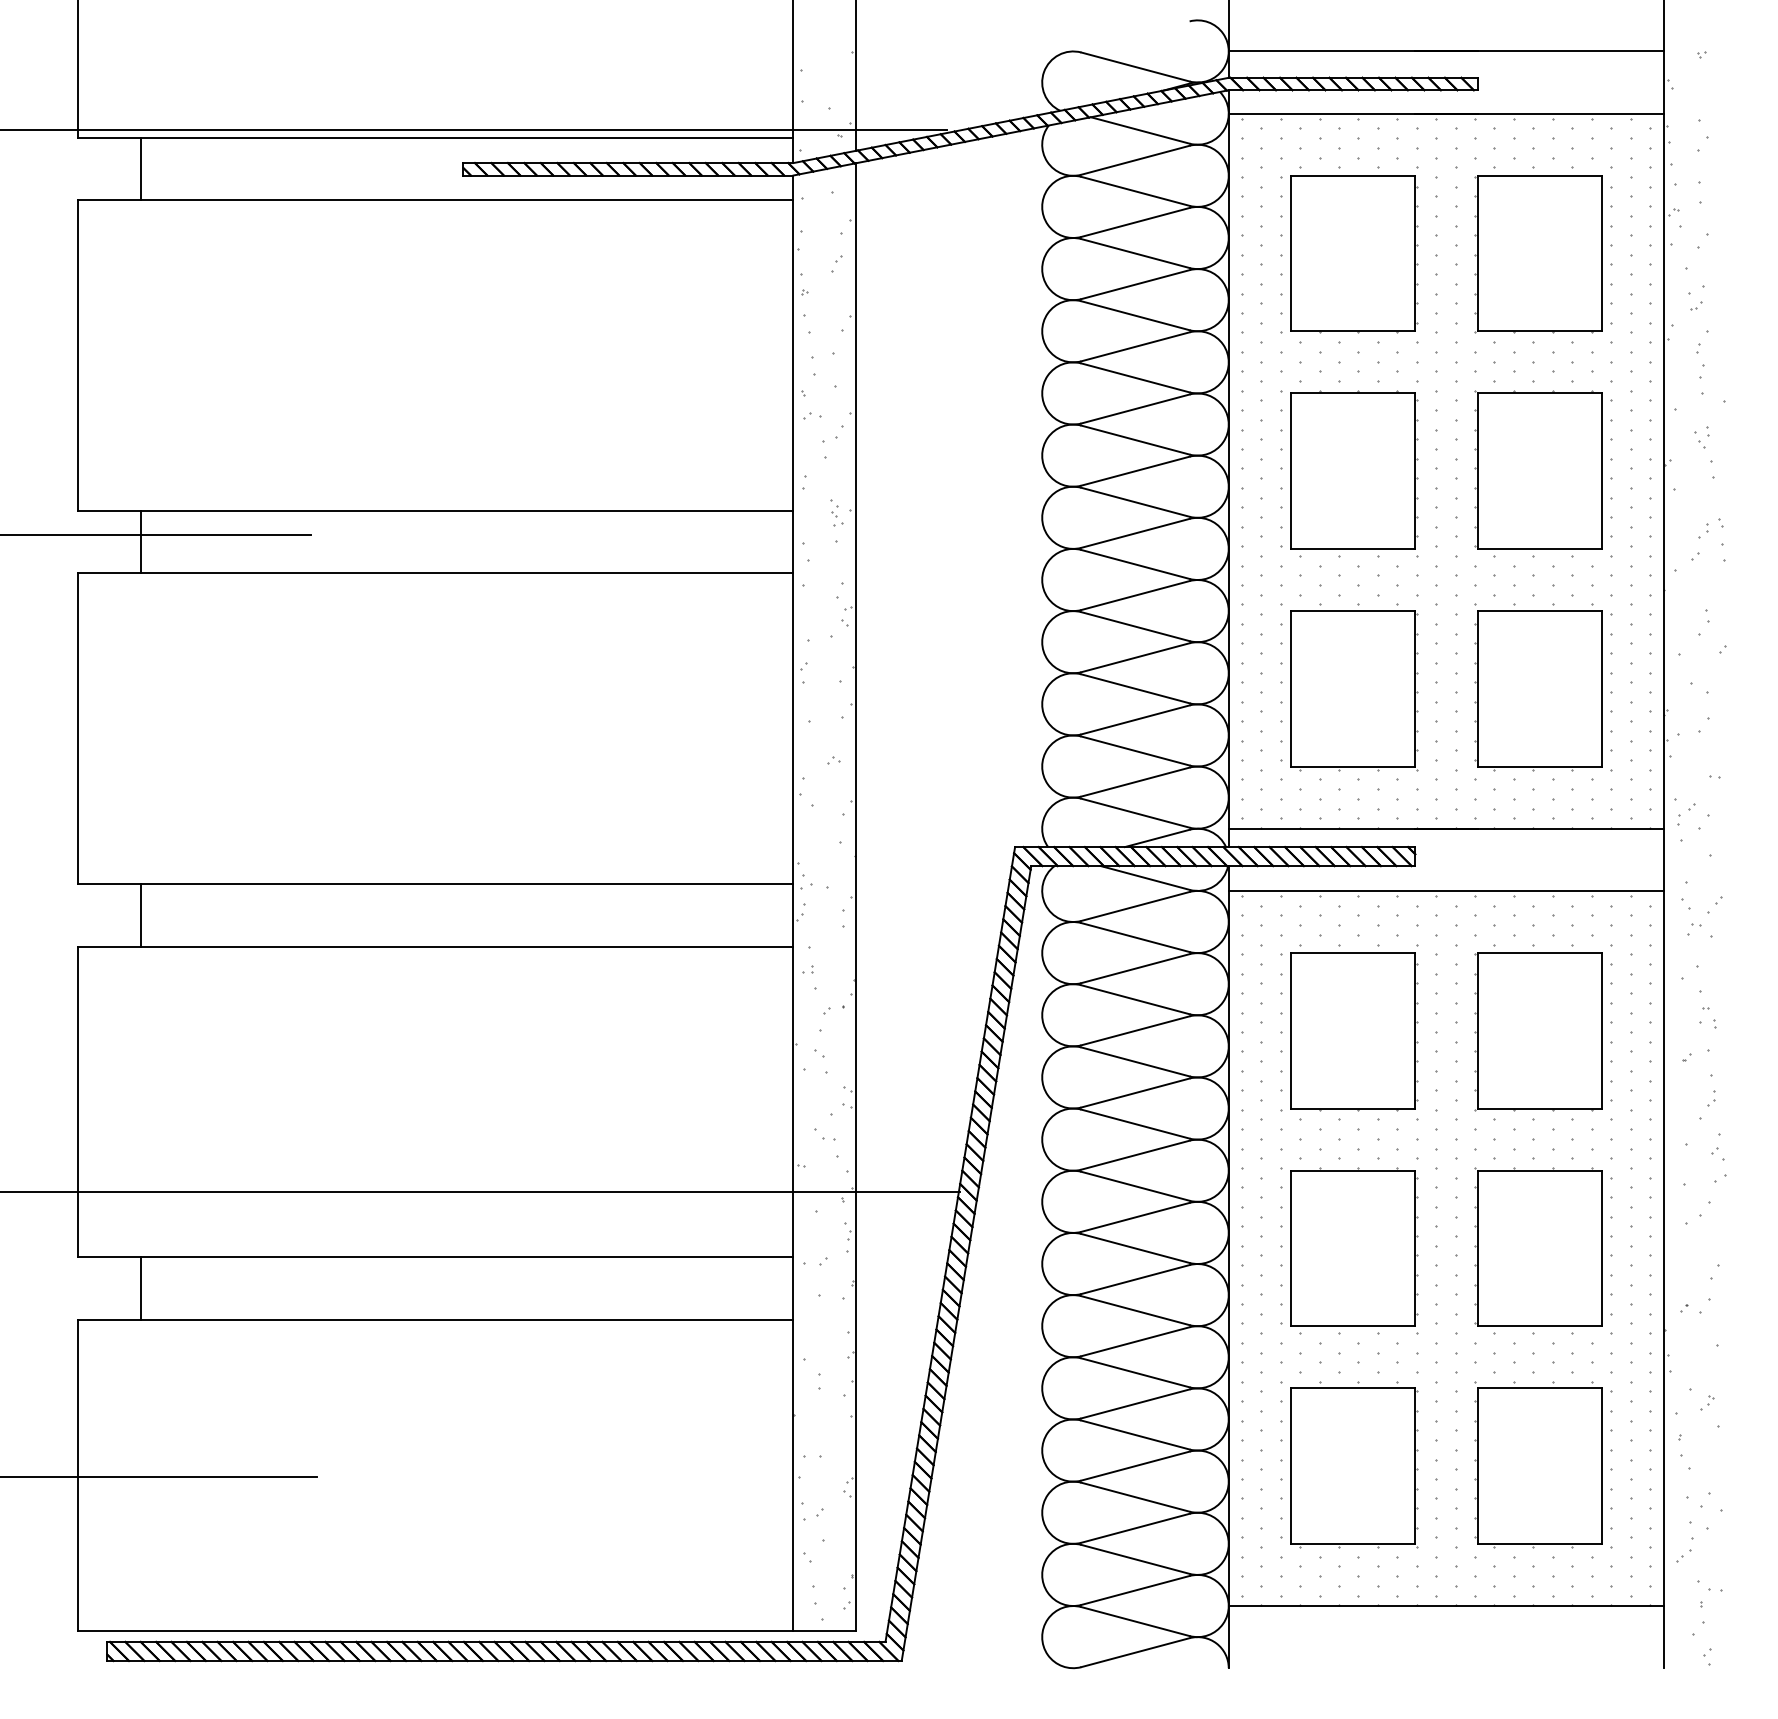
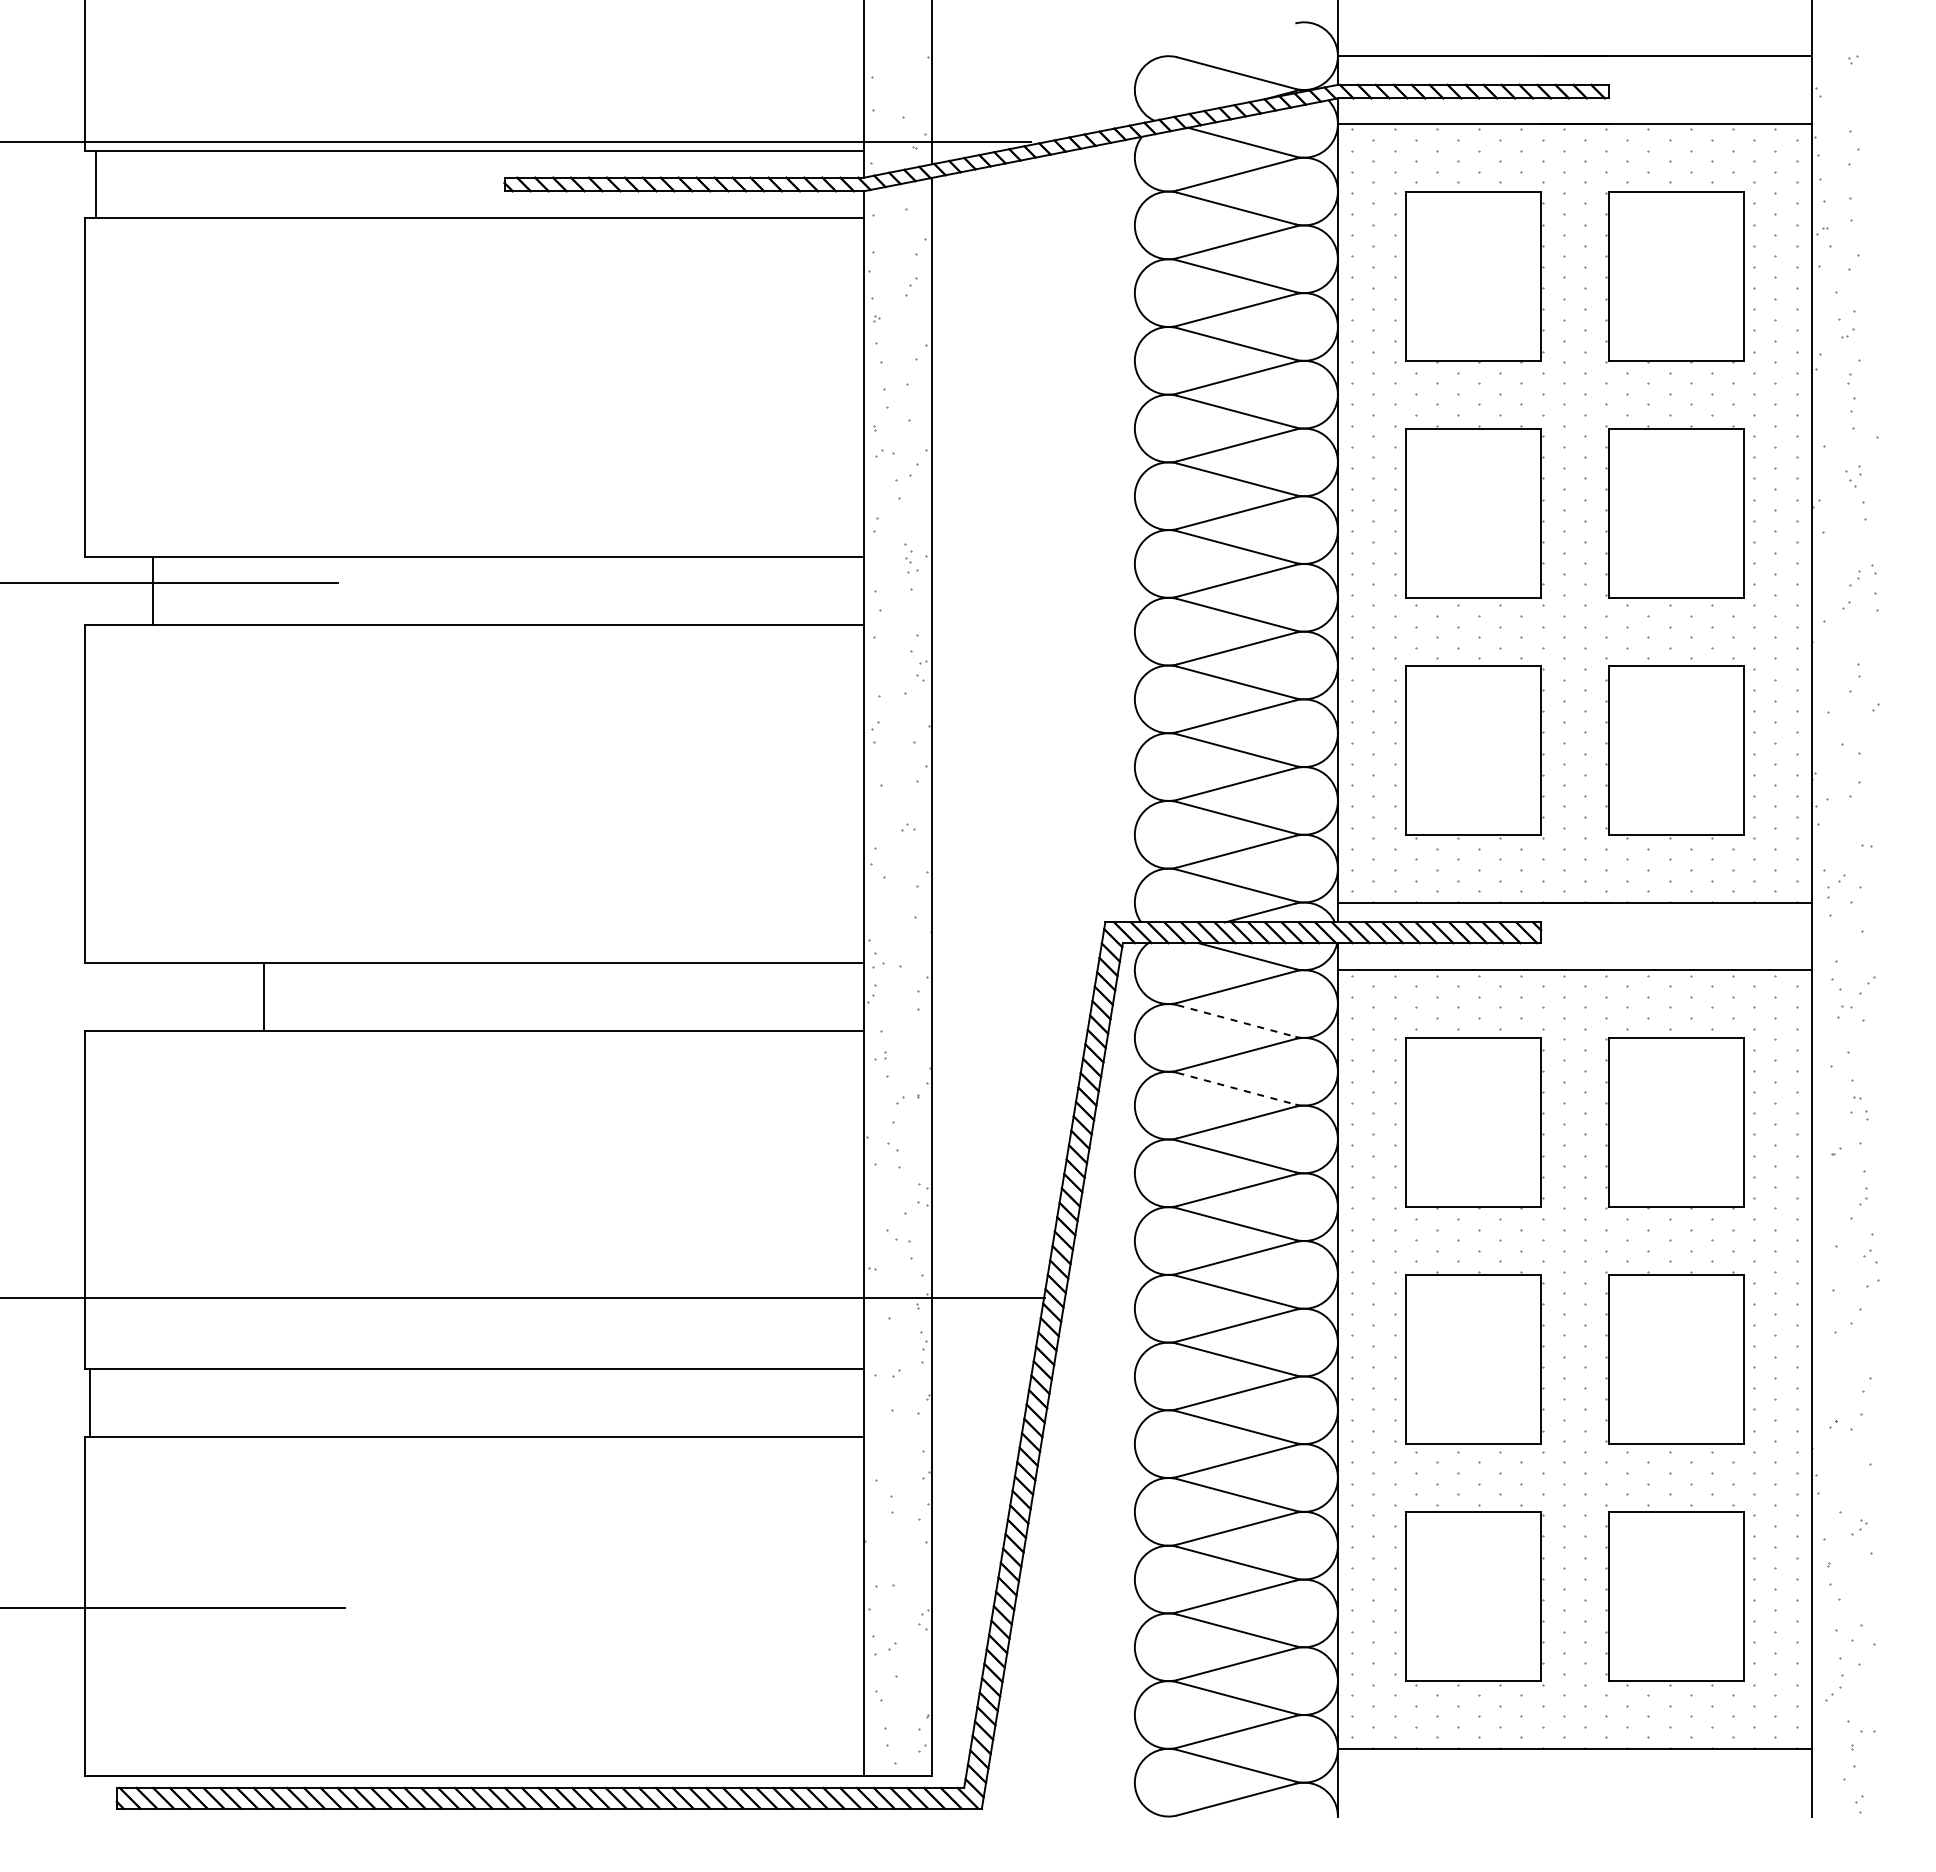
line: (140, 169) -> (96, 184), moved
line: (140, 915) -> (264, 996), moved
line: (1135, 938) -> (1236, 1021), solid -> dashed
line: (1135, 999) -> (1236, 1088), solid -> dashed
line: (140, 1288) -> (90, 1403), moved

